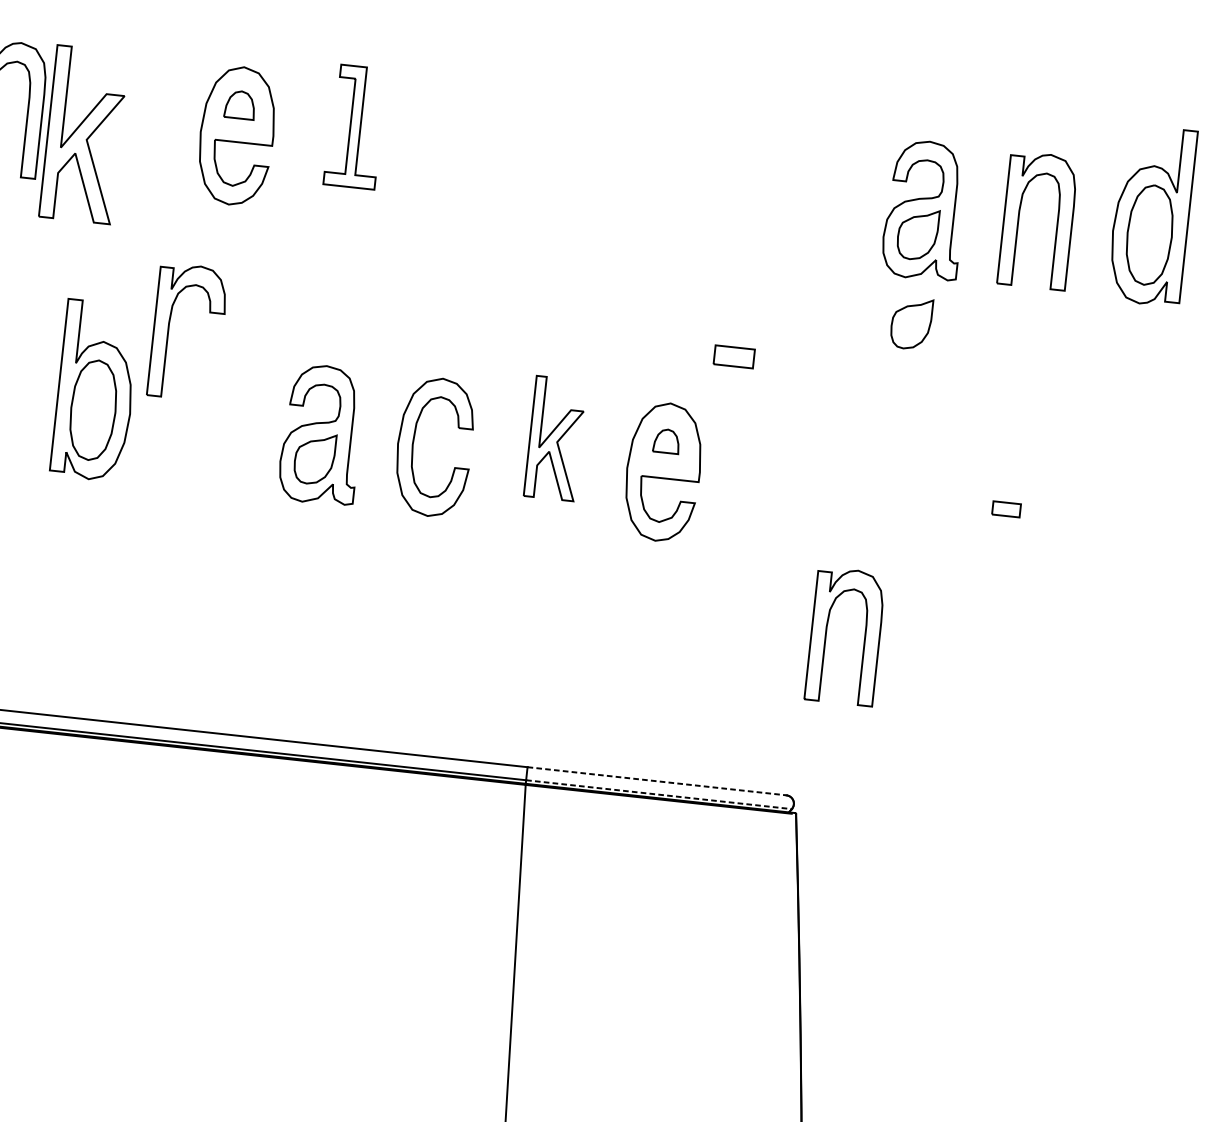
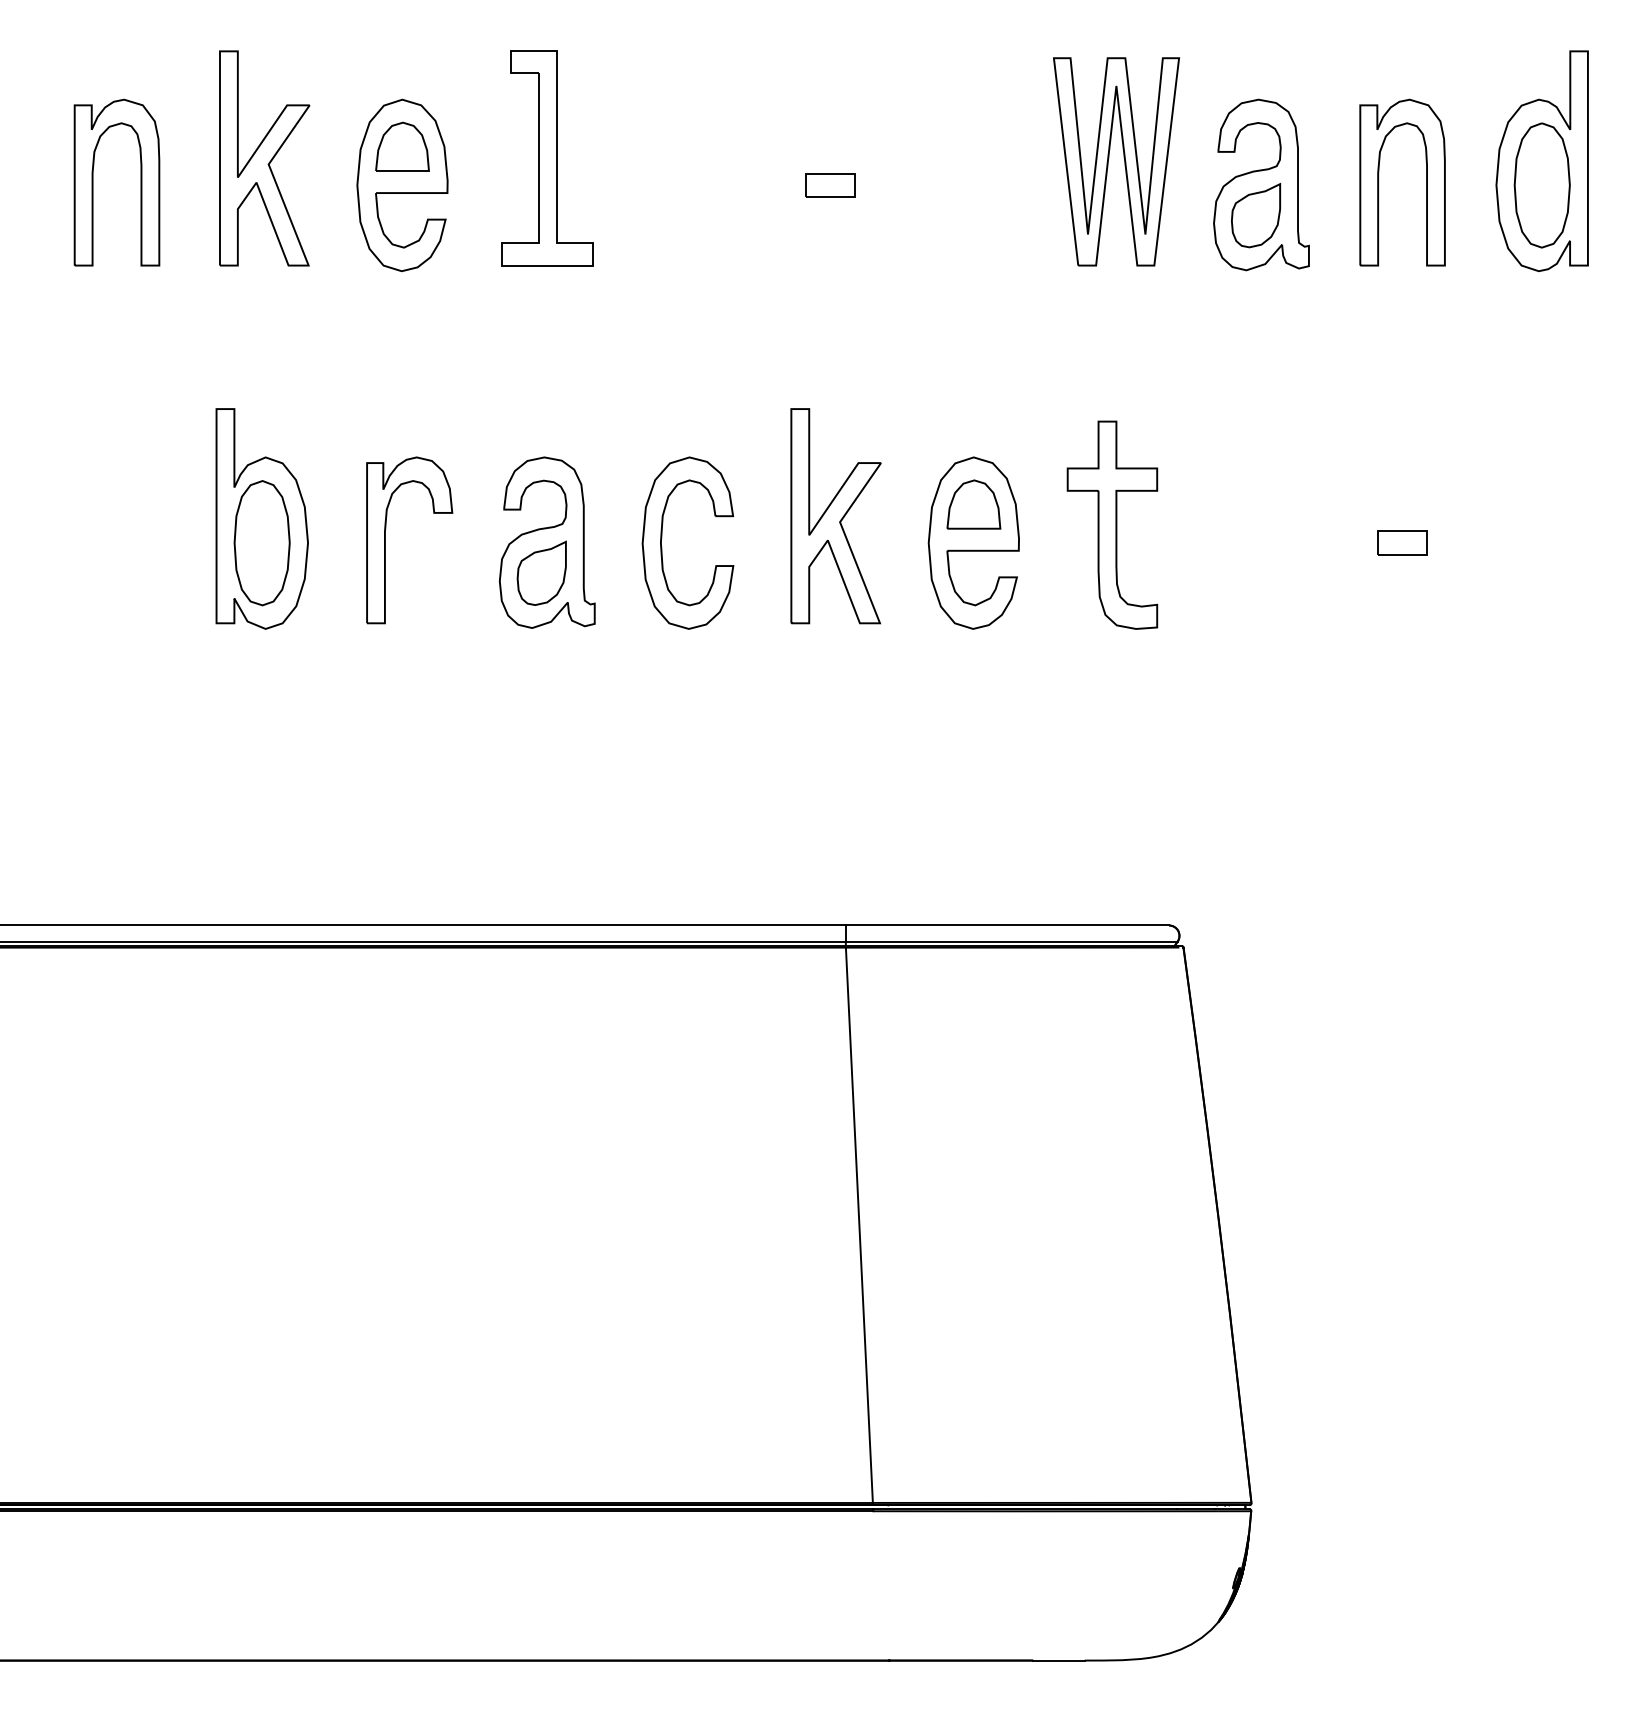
part: (240, 104) -> (402, 146), size x1.43
part: (355, 126) -> (547, 158), size x1.43
part: (83, 134) -> (264, 158), moved
part: (805, 175) -> (1109, 158), added
part: (910, 323) -> (1259, 326), removed
part: (168, 330) -> (385, 540), moved
part: (733, 356) -> (830, 185), moved
part: (554, 438) -> (835, 516), size x1.43
part: (666, 441) -> (973, 504), size x1.67
part: (776, 469) -> (1112, 524), added
part: (1006, 508) -> (1402, 542), size x1.43
part: (826, 634) -> (1197, 721), removed
line: (657, 781) -> (1007, 925), dashed -> solid
line: (658, 794) -> (1011, 941), dashed -> solid

